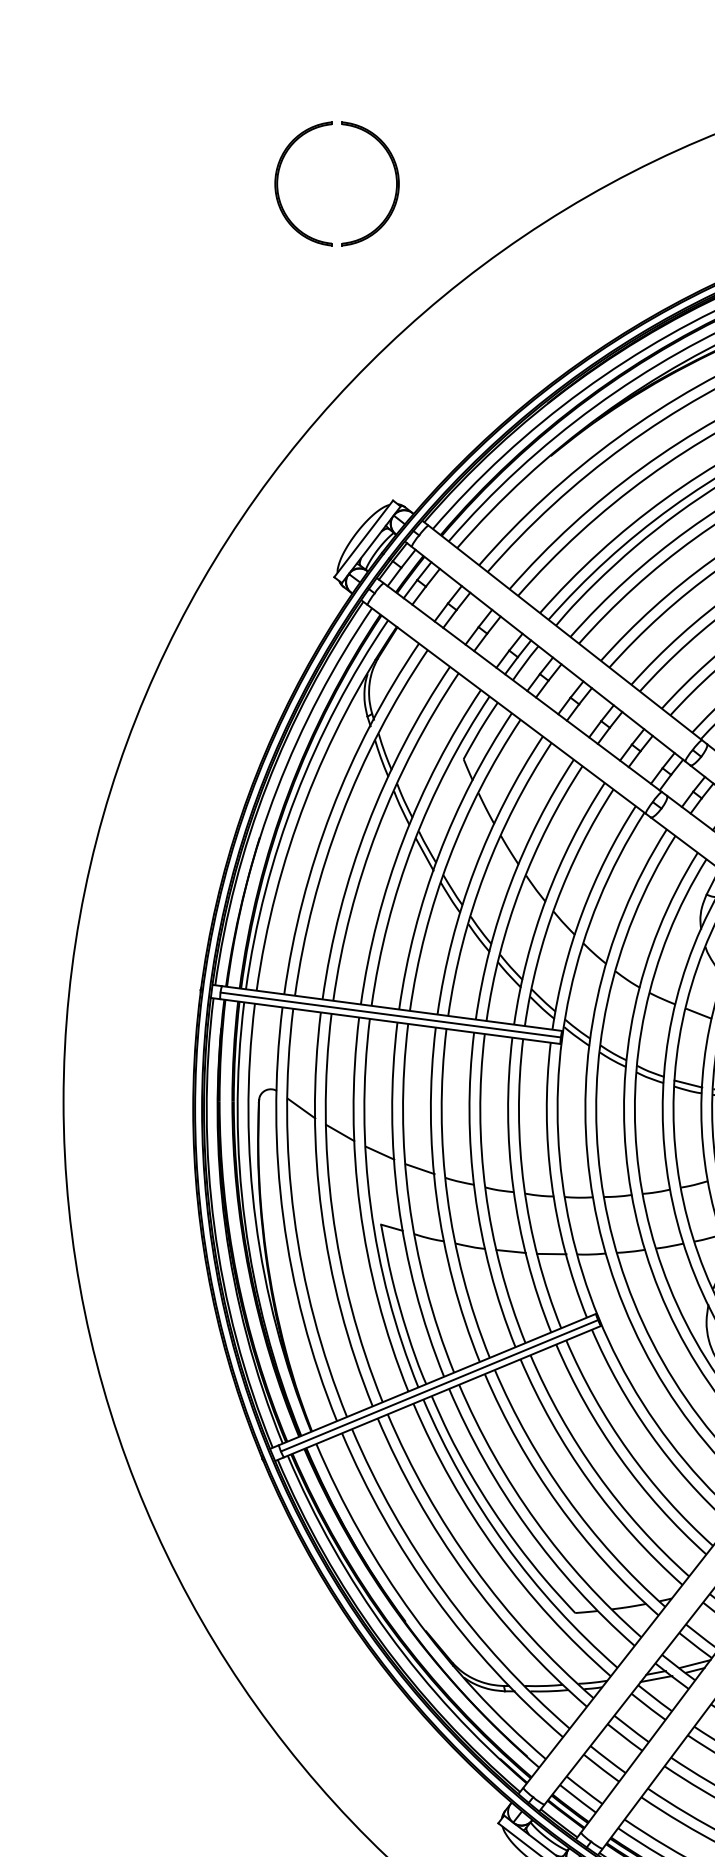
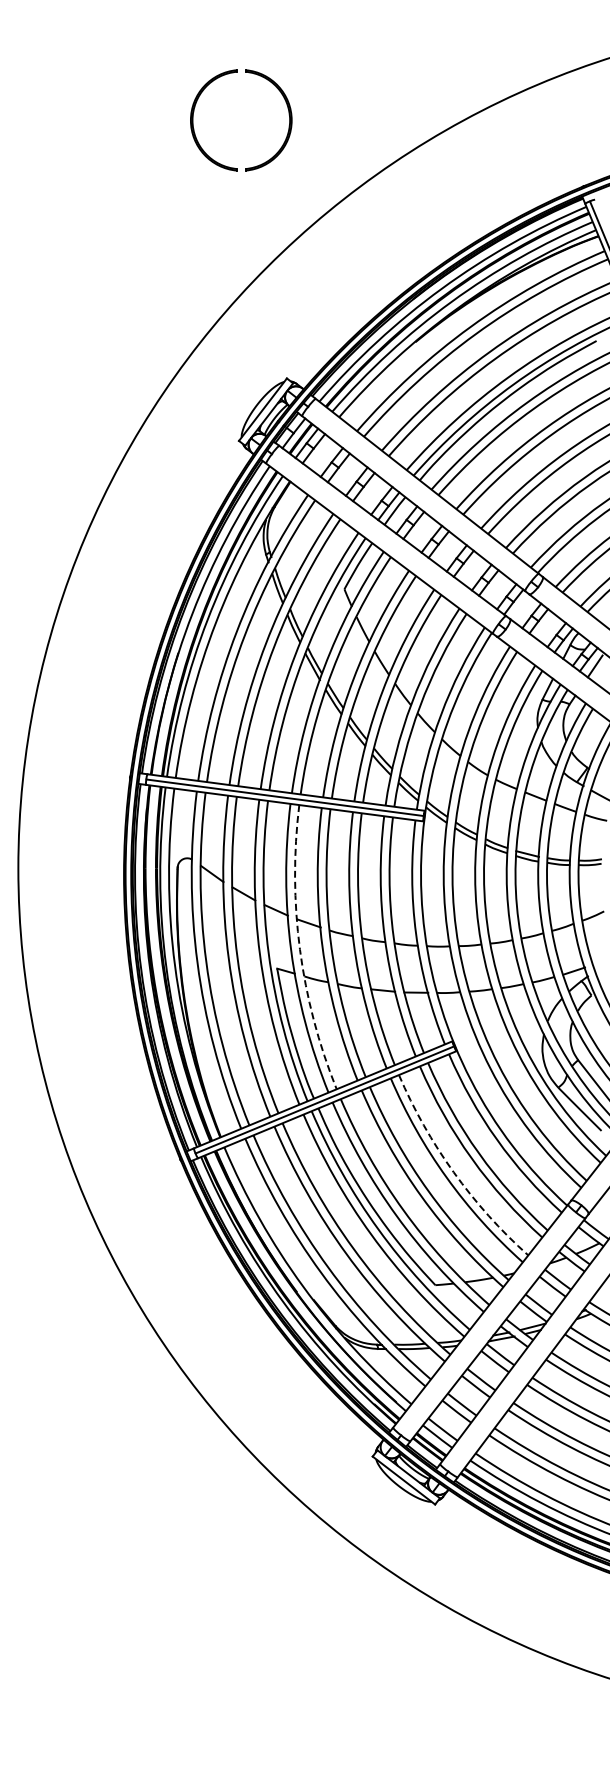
arc: (408, 1201) -> (299, 949), solid -> dashed
arc: (597, 1474) -> (453, 1172), solid -> dashed

